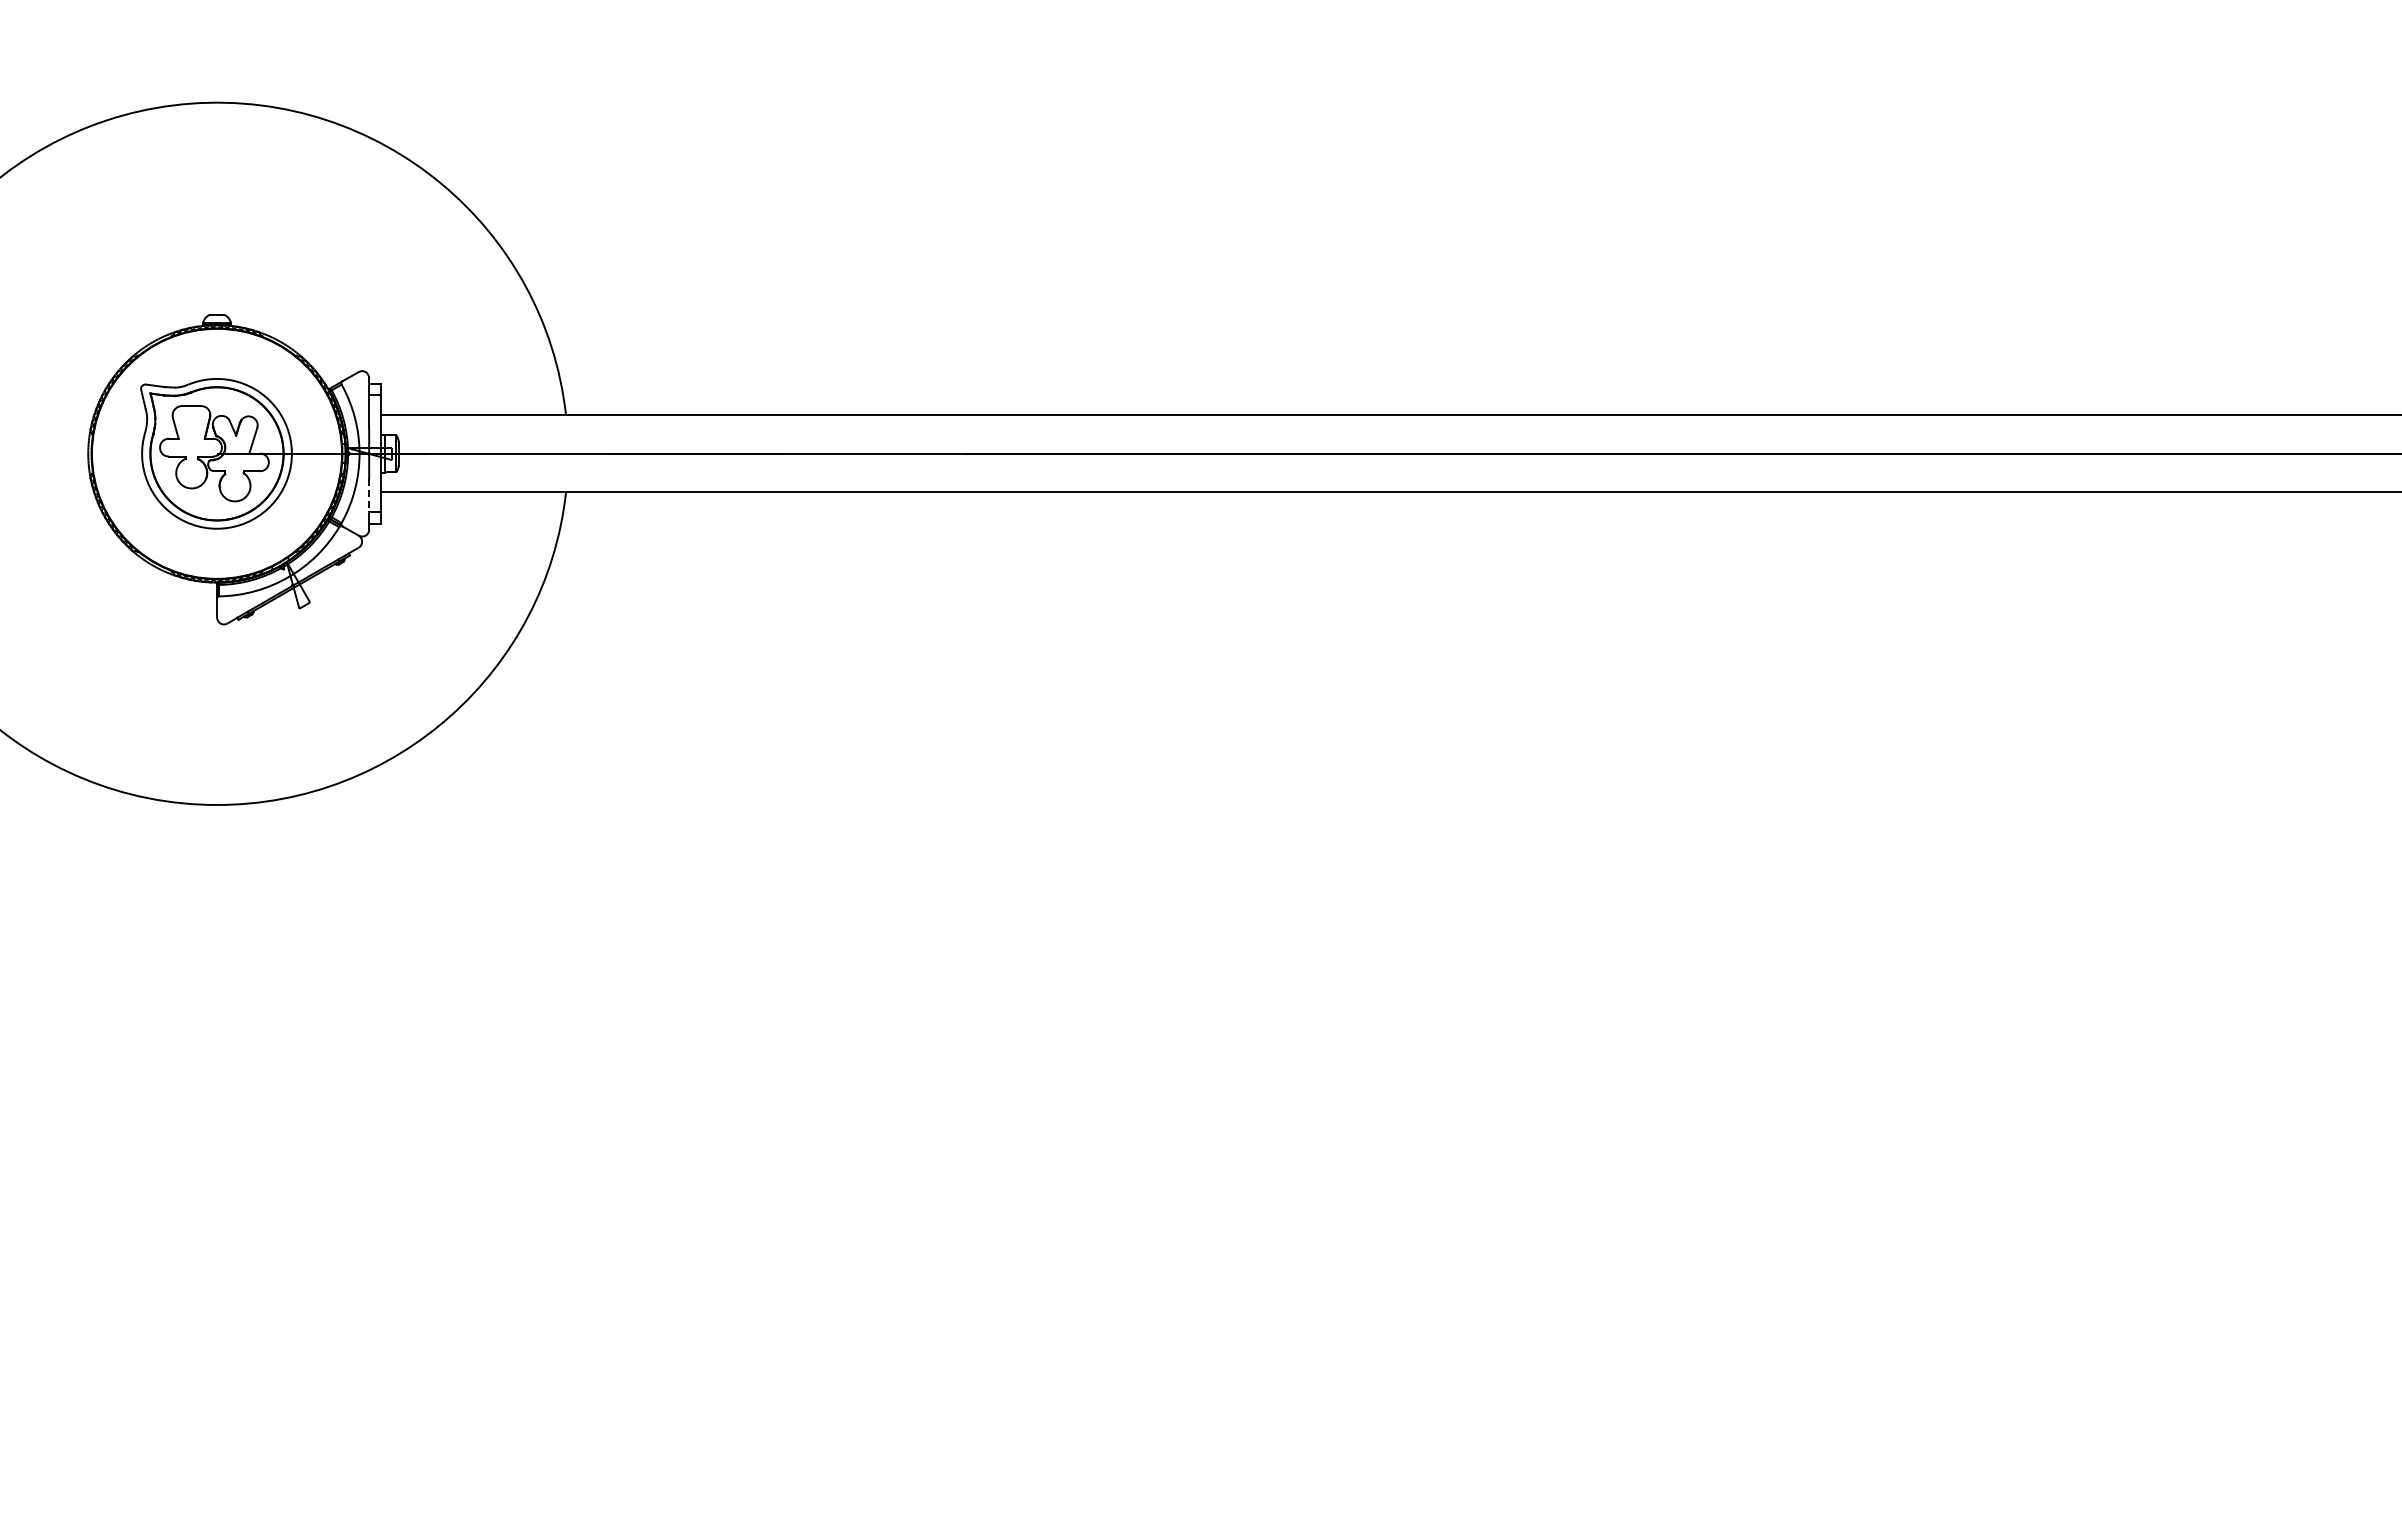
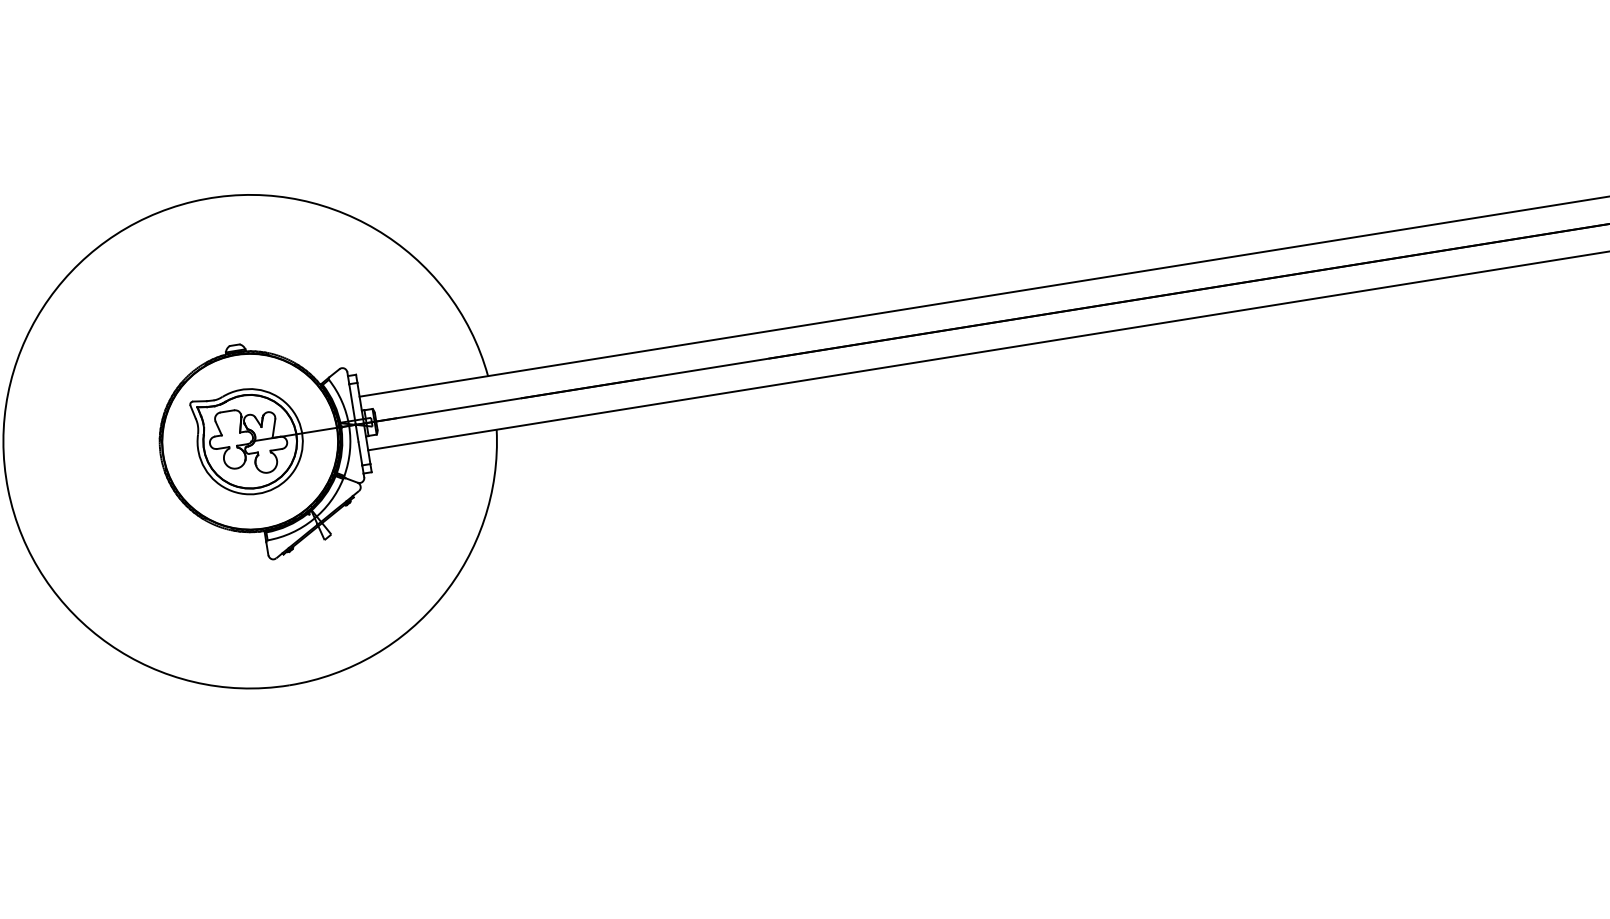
line: (369, 495) -> (360, 453), dashed -> solid

